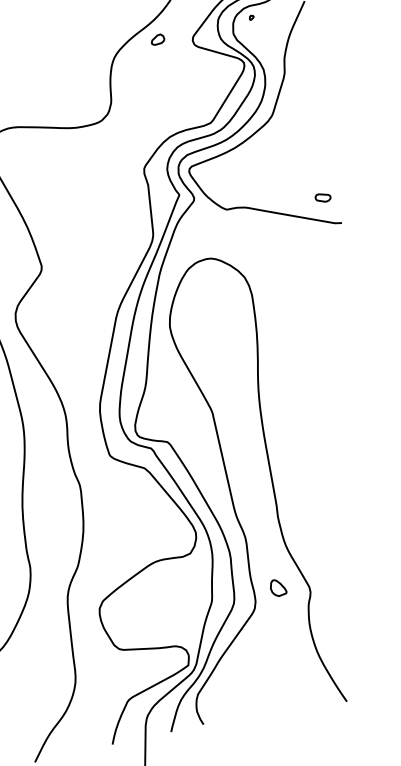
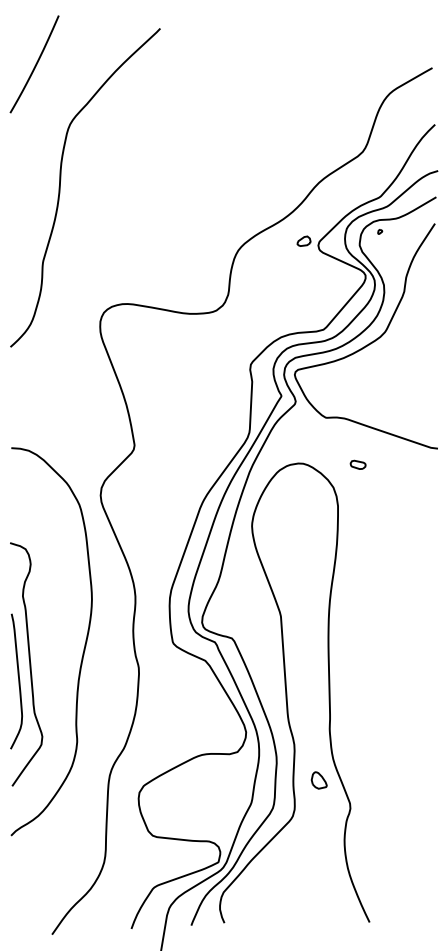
part: (157, 38) -> (303, 240), moved
part: (322, 197) -> (357, 464), moved
part: (277, 588) -> (318, 780), moved

